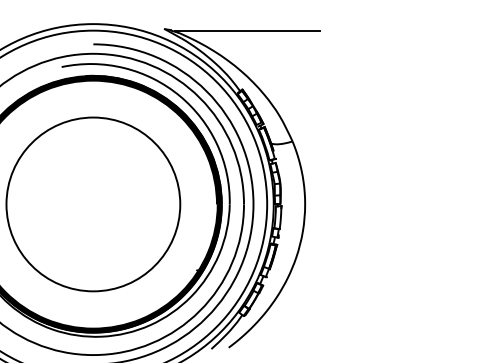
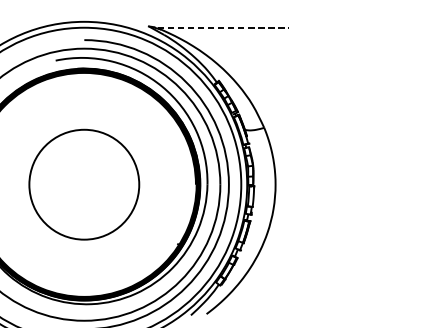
line: (247, 30) -> (223, 27), solid -> dashed
circle: (93, 204) -> (84, 184), size x0.7

